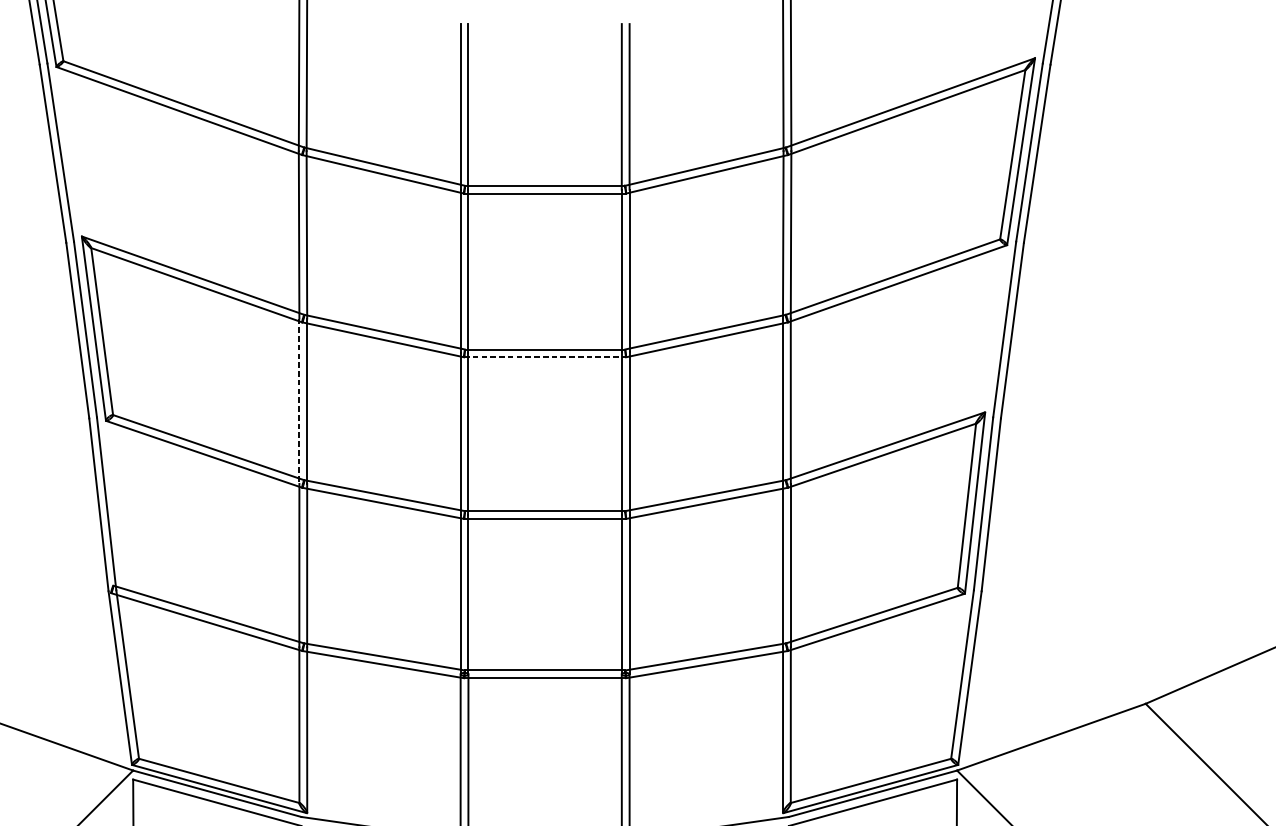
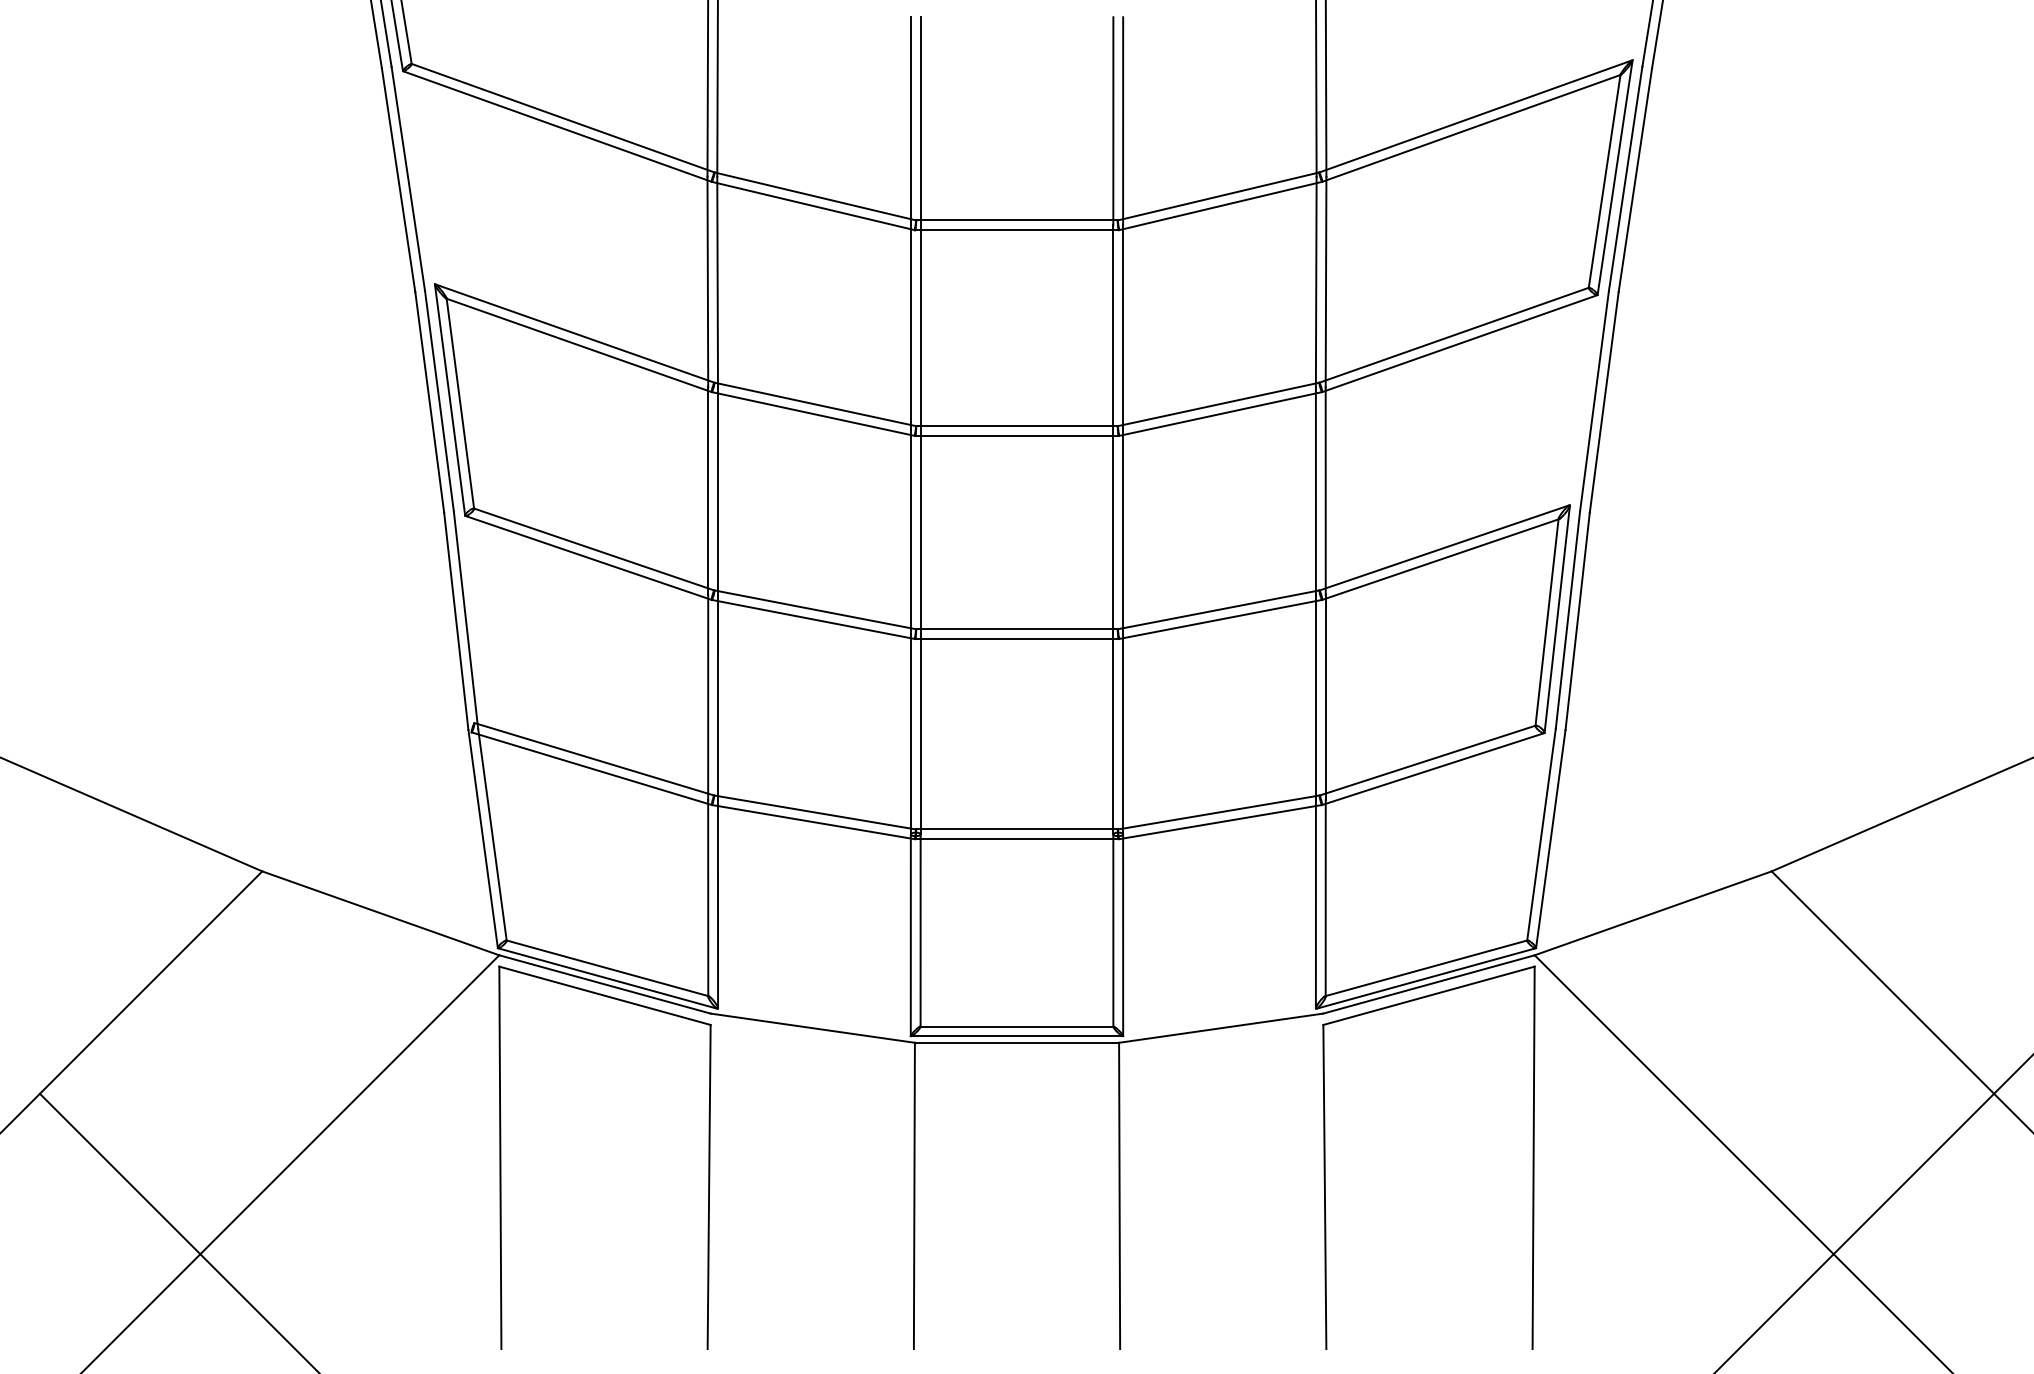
line: (544, 356) -> (1016, 435), dashed -> solid
line: (299, 401) -> (708, 491), dashed -> solid

